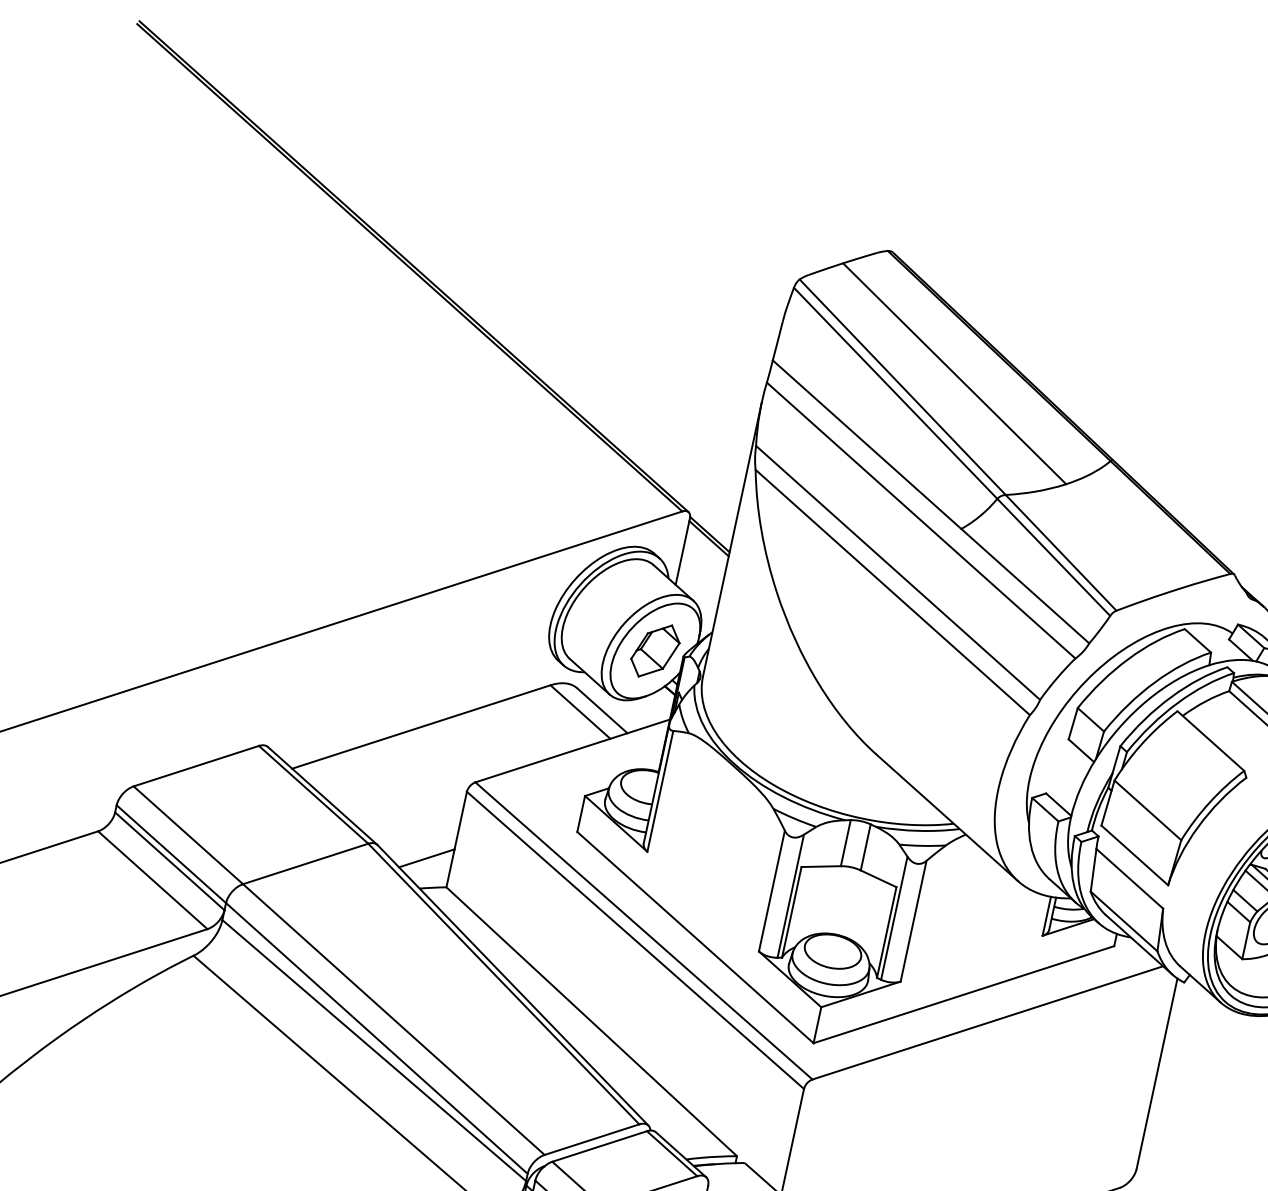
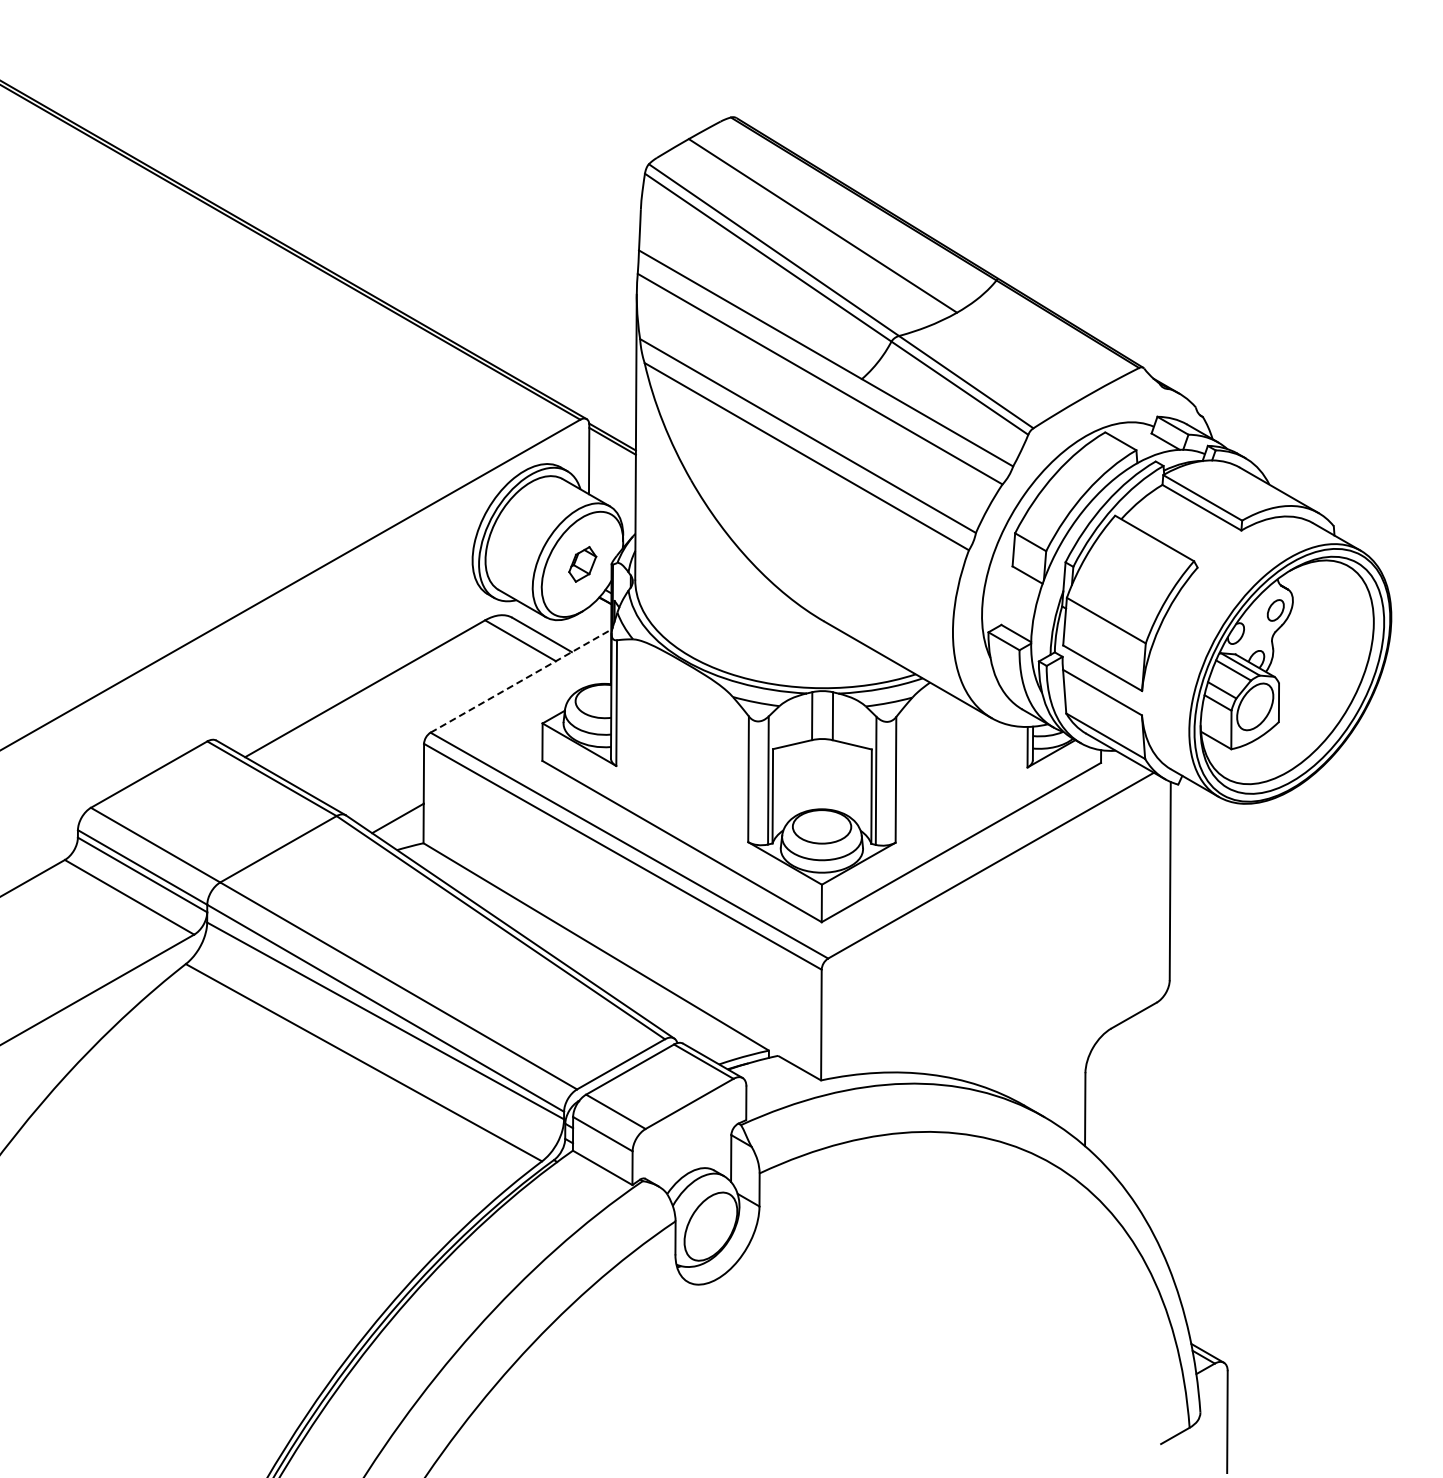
part: (655, 651) -> (582, 564), size x0.6
line: (573, 750) -> (521, 680), solid -> dashed

